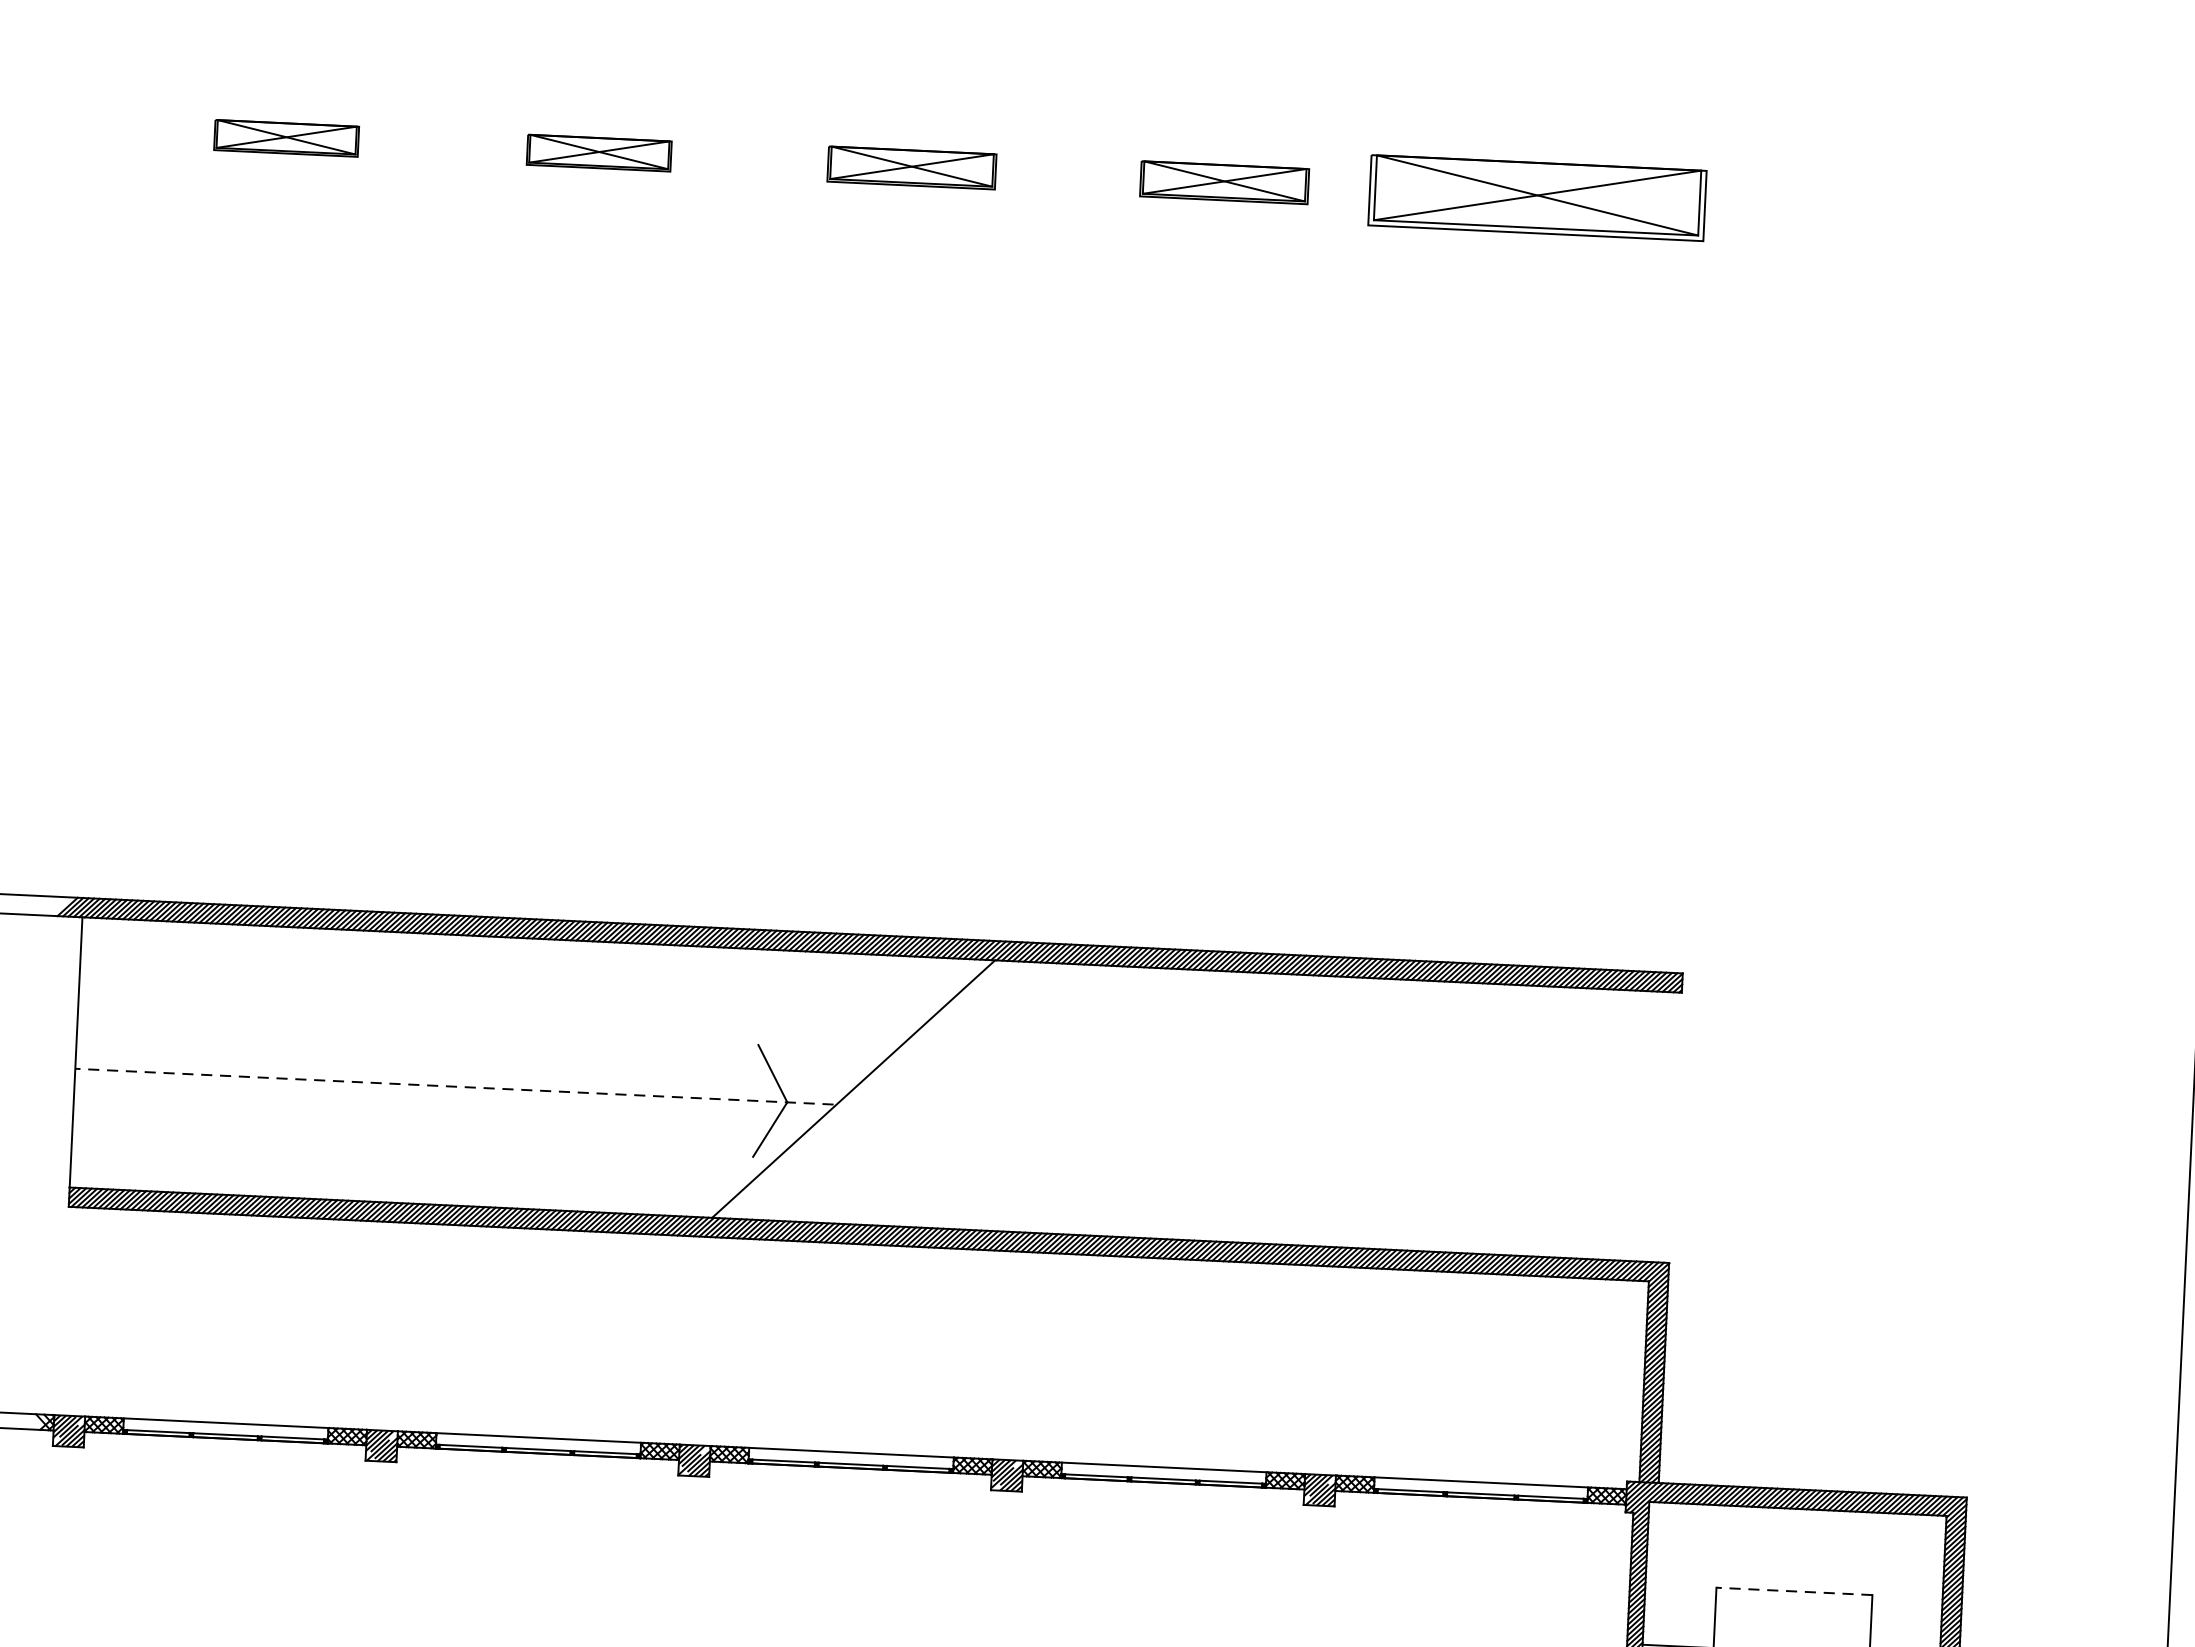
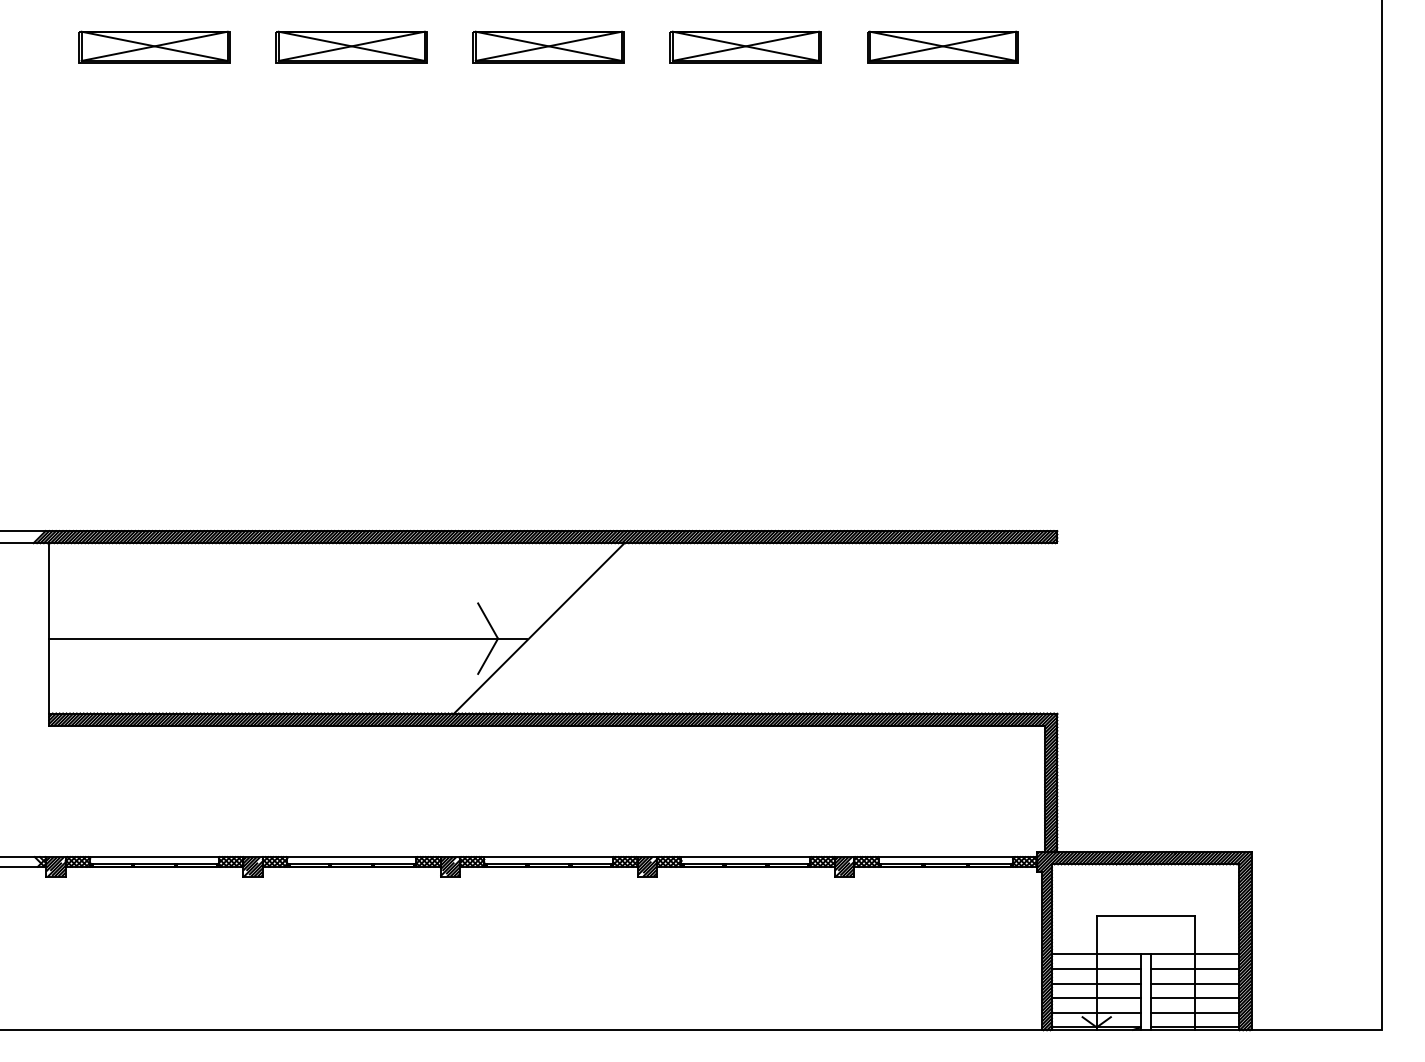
part: (286, 137) -> (154, 46), size x1.67
part: (599, 151) -> (351, 46), size x1.67
part: (911, 166) -> (548, 46), size x1.43
part: (1224, 181) -> (745, 46), size x1.43
part: (1536, 196) -> (942, 46), size x0.71
line: (454, 1086) -> (288, 638), dashed -> solid
line: (1793, 1591) -> (1145, 916), dashed -> solid

